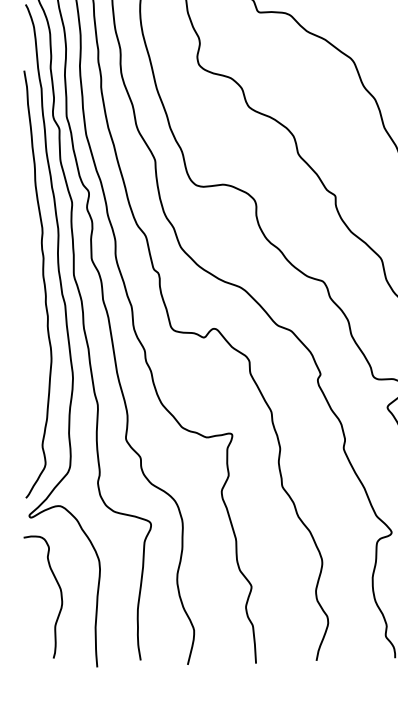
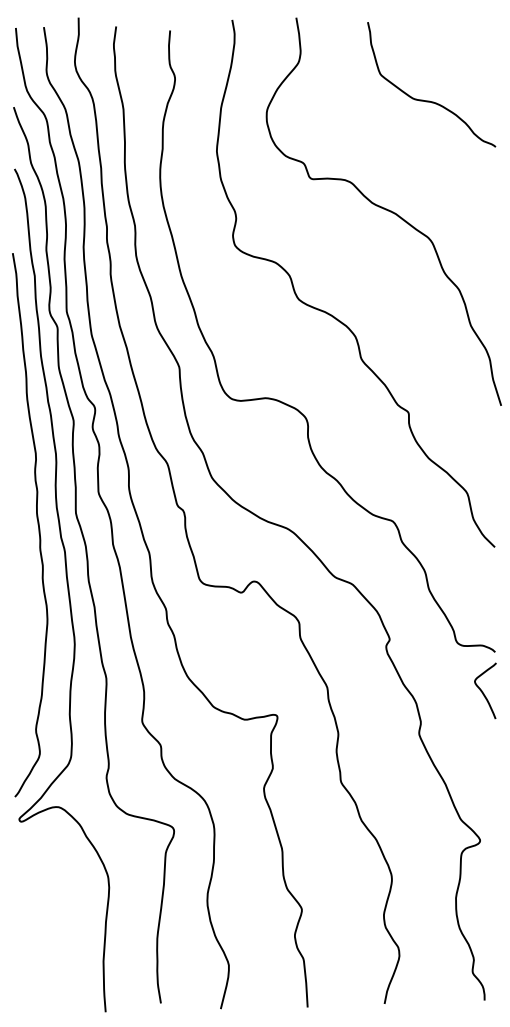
curve: (60, 596) -> (59, 922), removed

